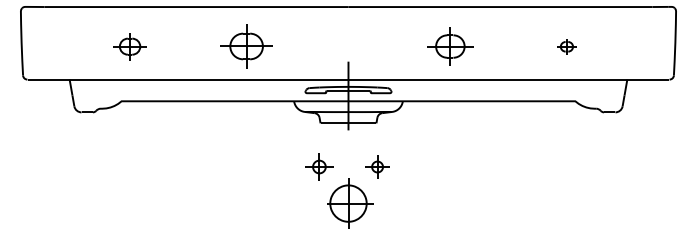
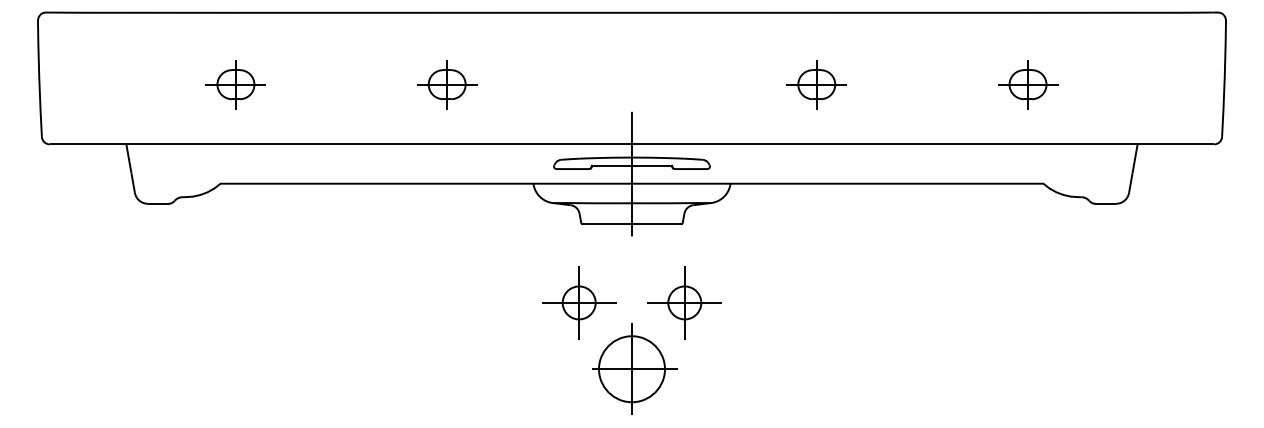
part: (246, 46) -> (447, 84), size x0.62
part: (450, 46) -> (816, 84), size x0.71
part: (566, 46) -> (1027, 84), size x1.67
part: (319, 166) -> (579, 301), size x1.43
part: (377, 166) -> (684, 301), size x1.67

